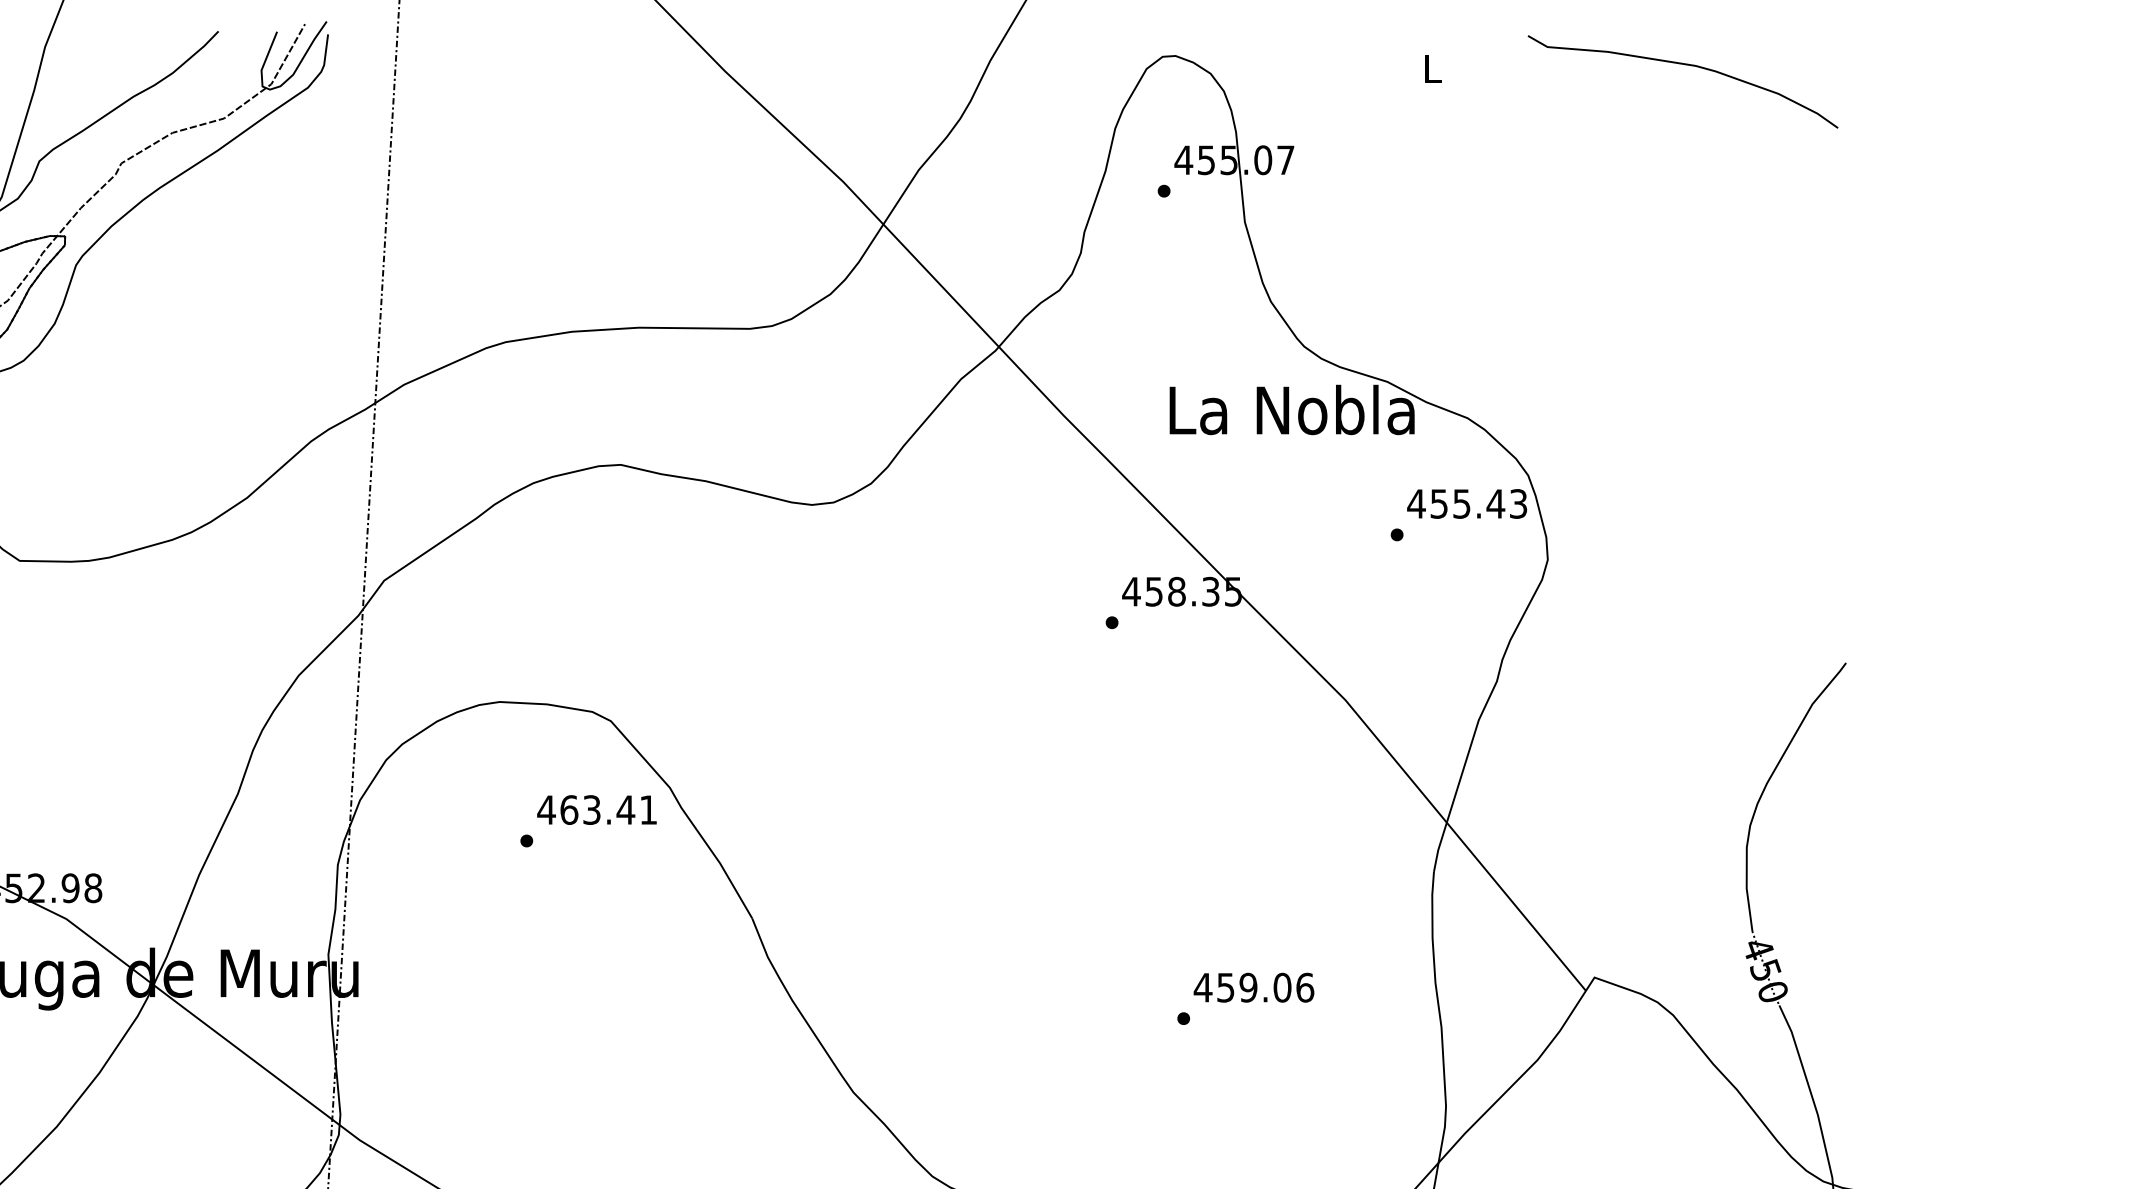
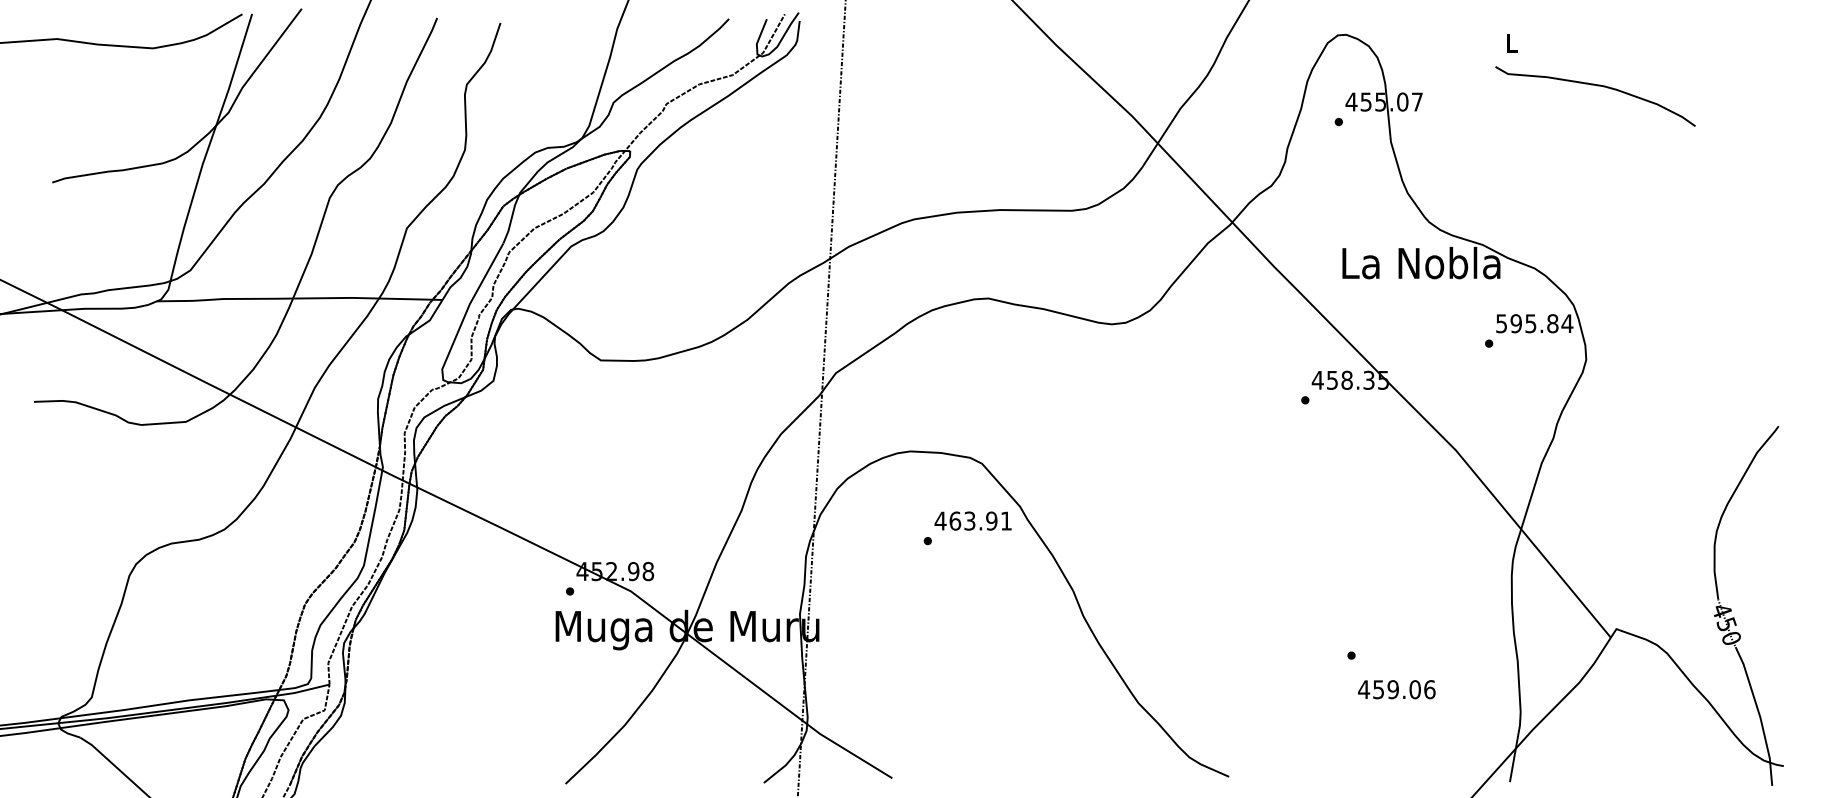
curve: (1686, 66) -> (1597, 86), moved
text: (1467, 503) -> (1534, 323), 455.43 -> 595.84
text: (625, 809) -> (991, 520), 463.41 -> 463.91
text: (1253, 987) -> (1396, 689), moved

